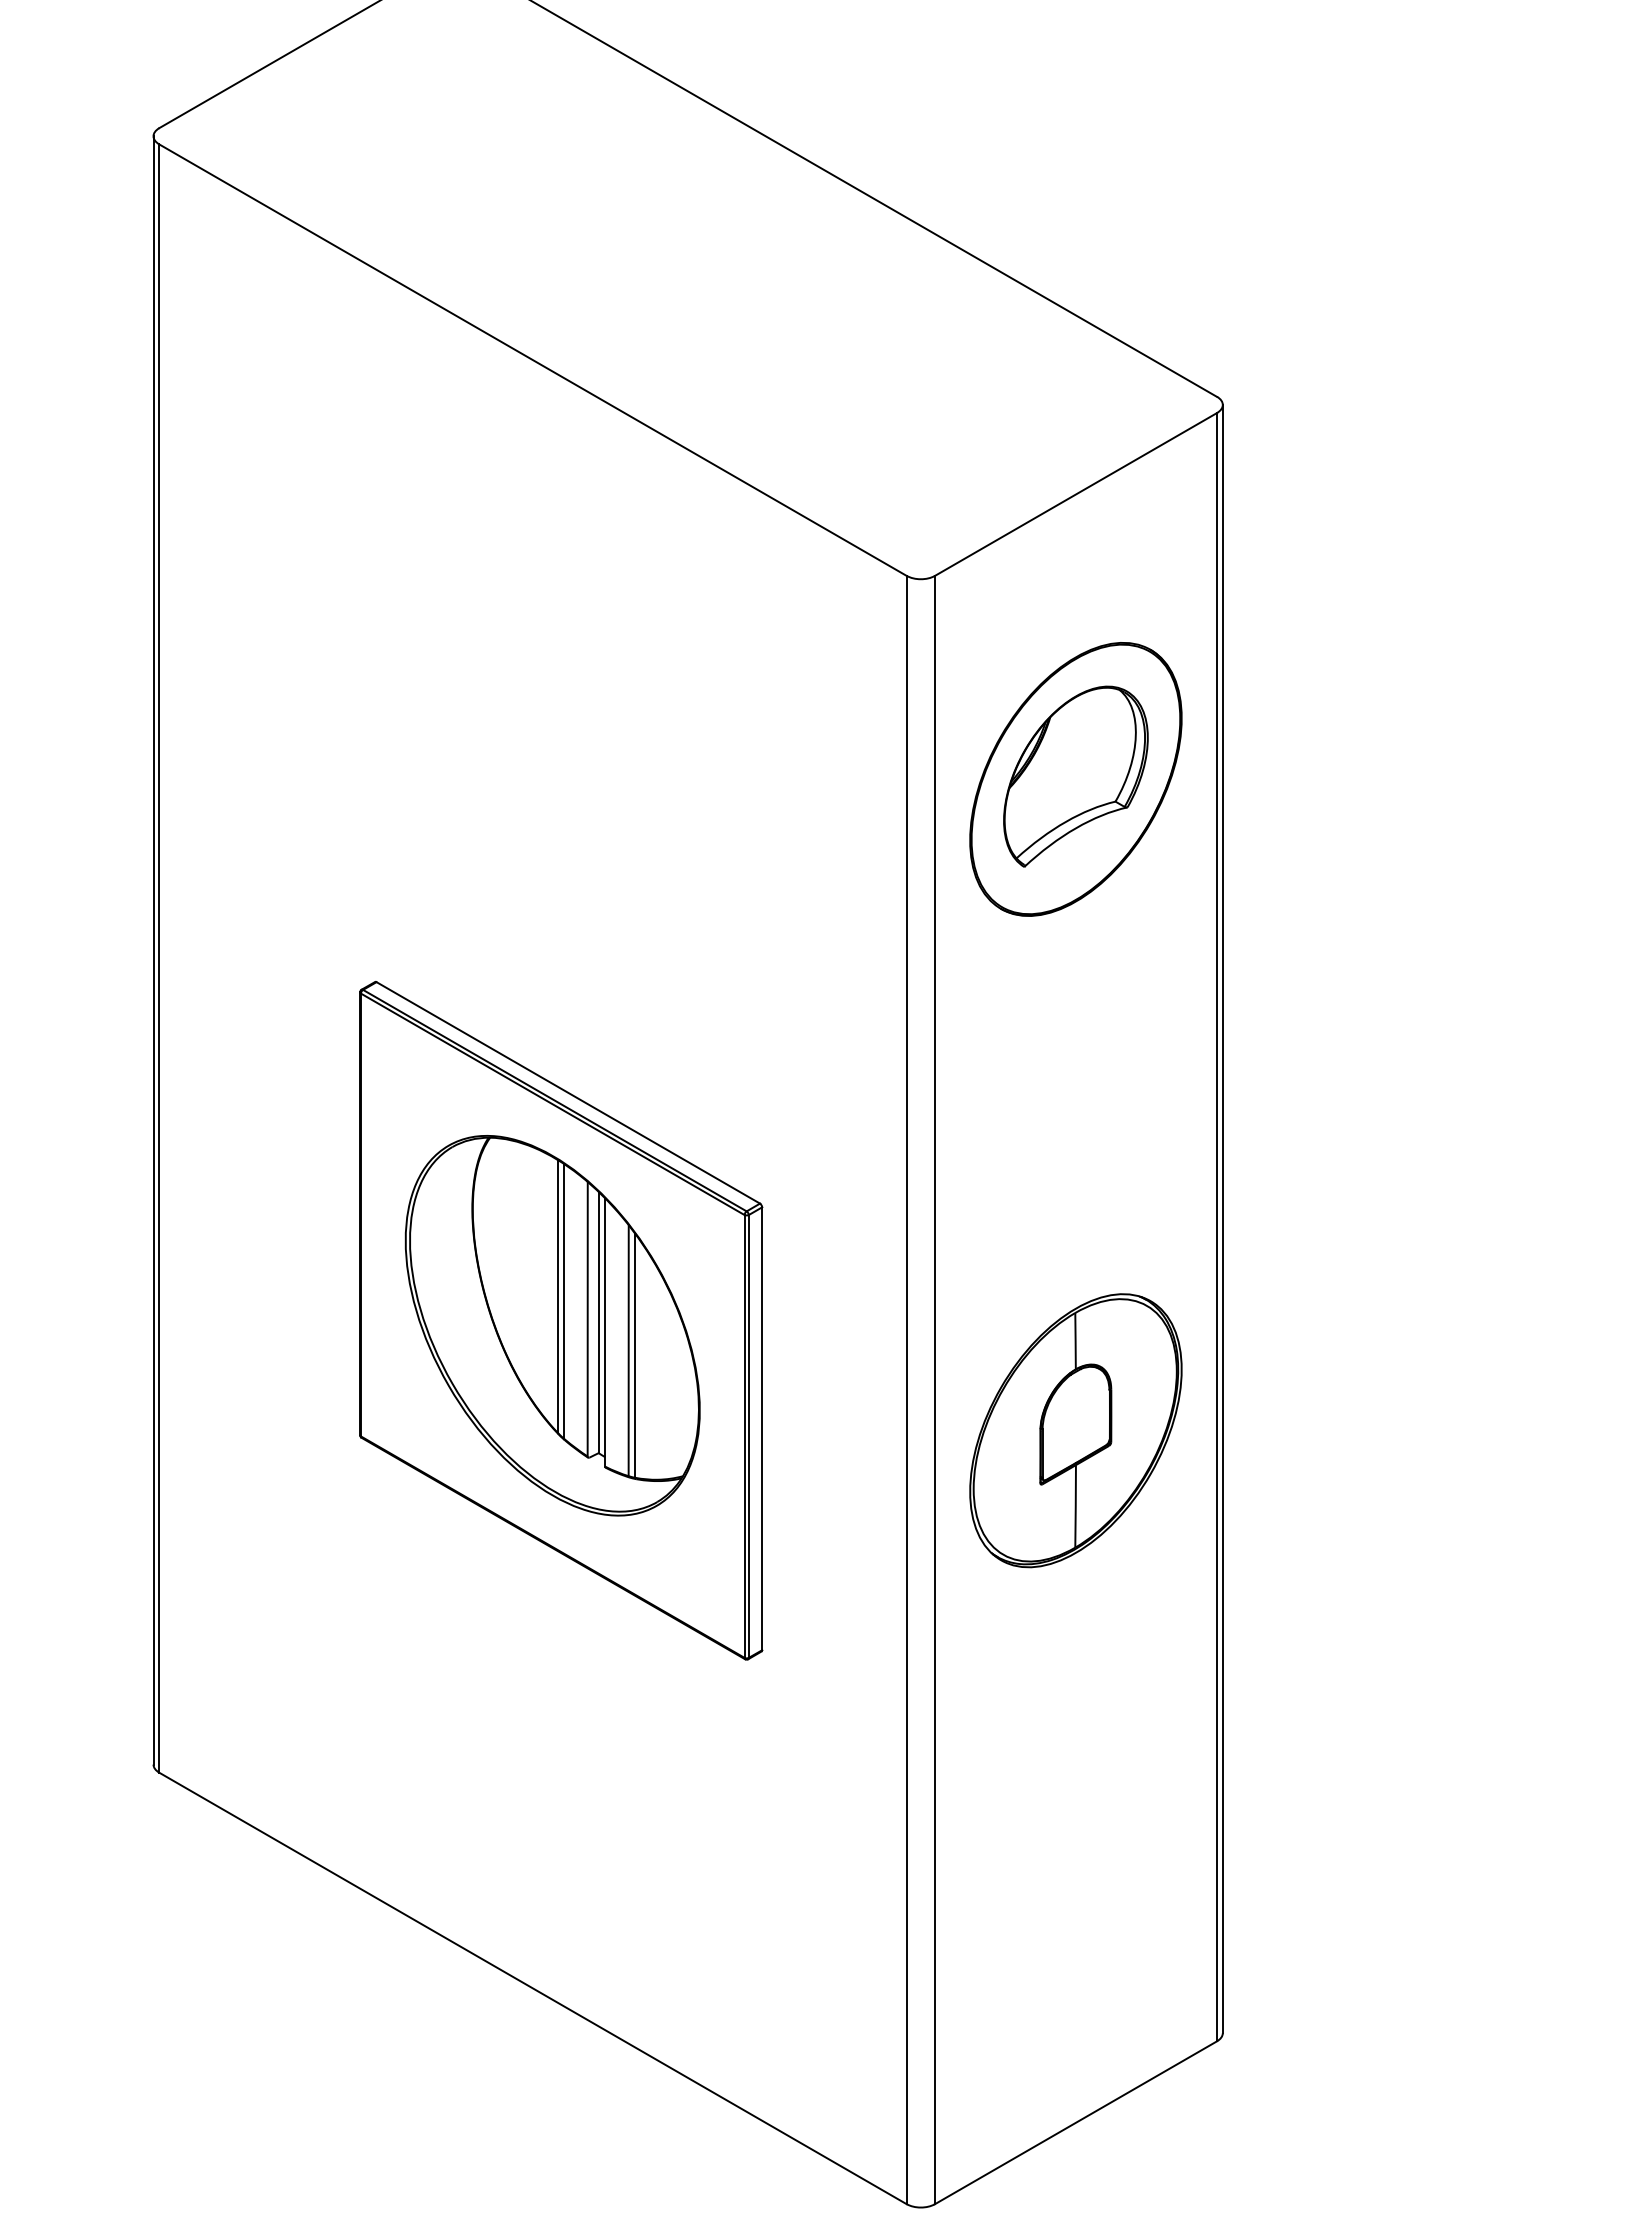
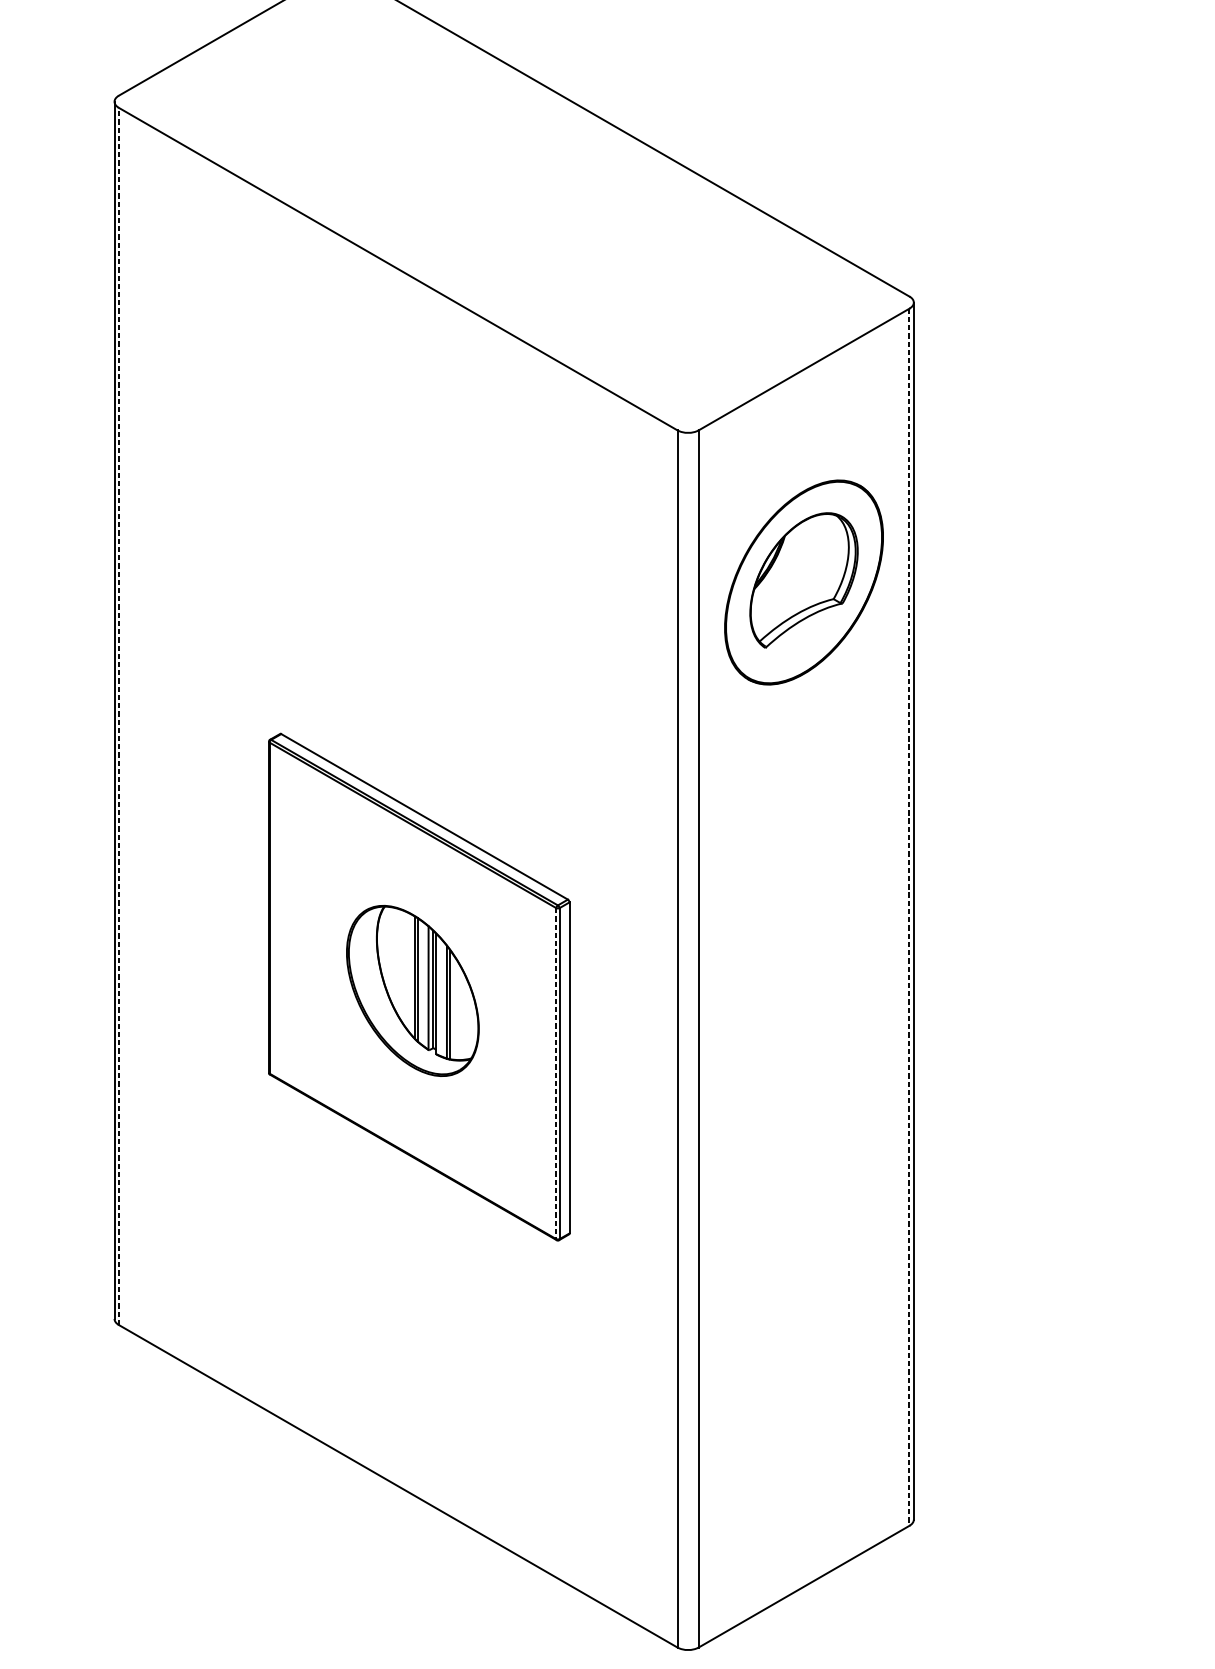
line: (159, 958) -> (119, 716), solid -> dashed
line: (1216, 1227) -> (909, 917), solid -> dashed
part: (552, 1325) -> (412, 990), size x0.6
part: (1075, 1430) -> (803, 1069), removed
line: (744, 1436) -> (556, 1073), solid -> dashed

